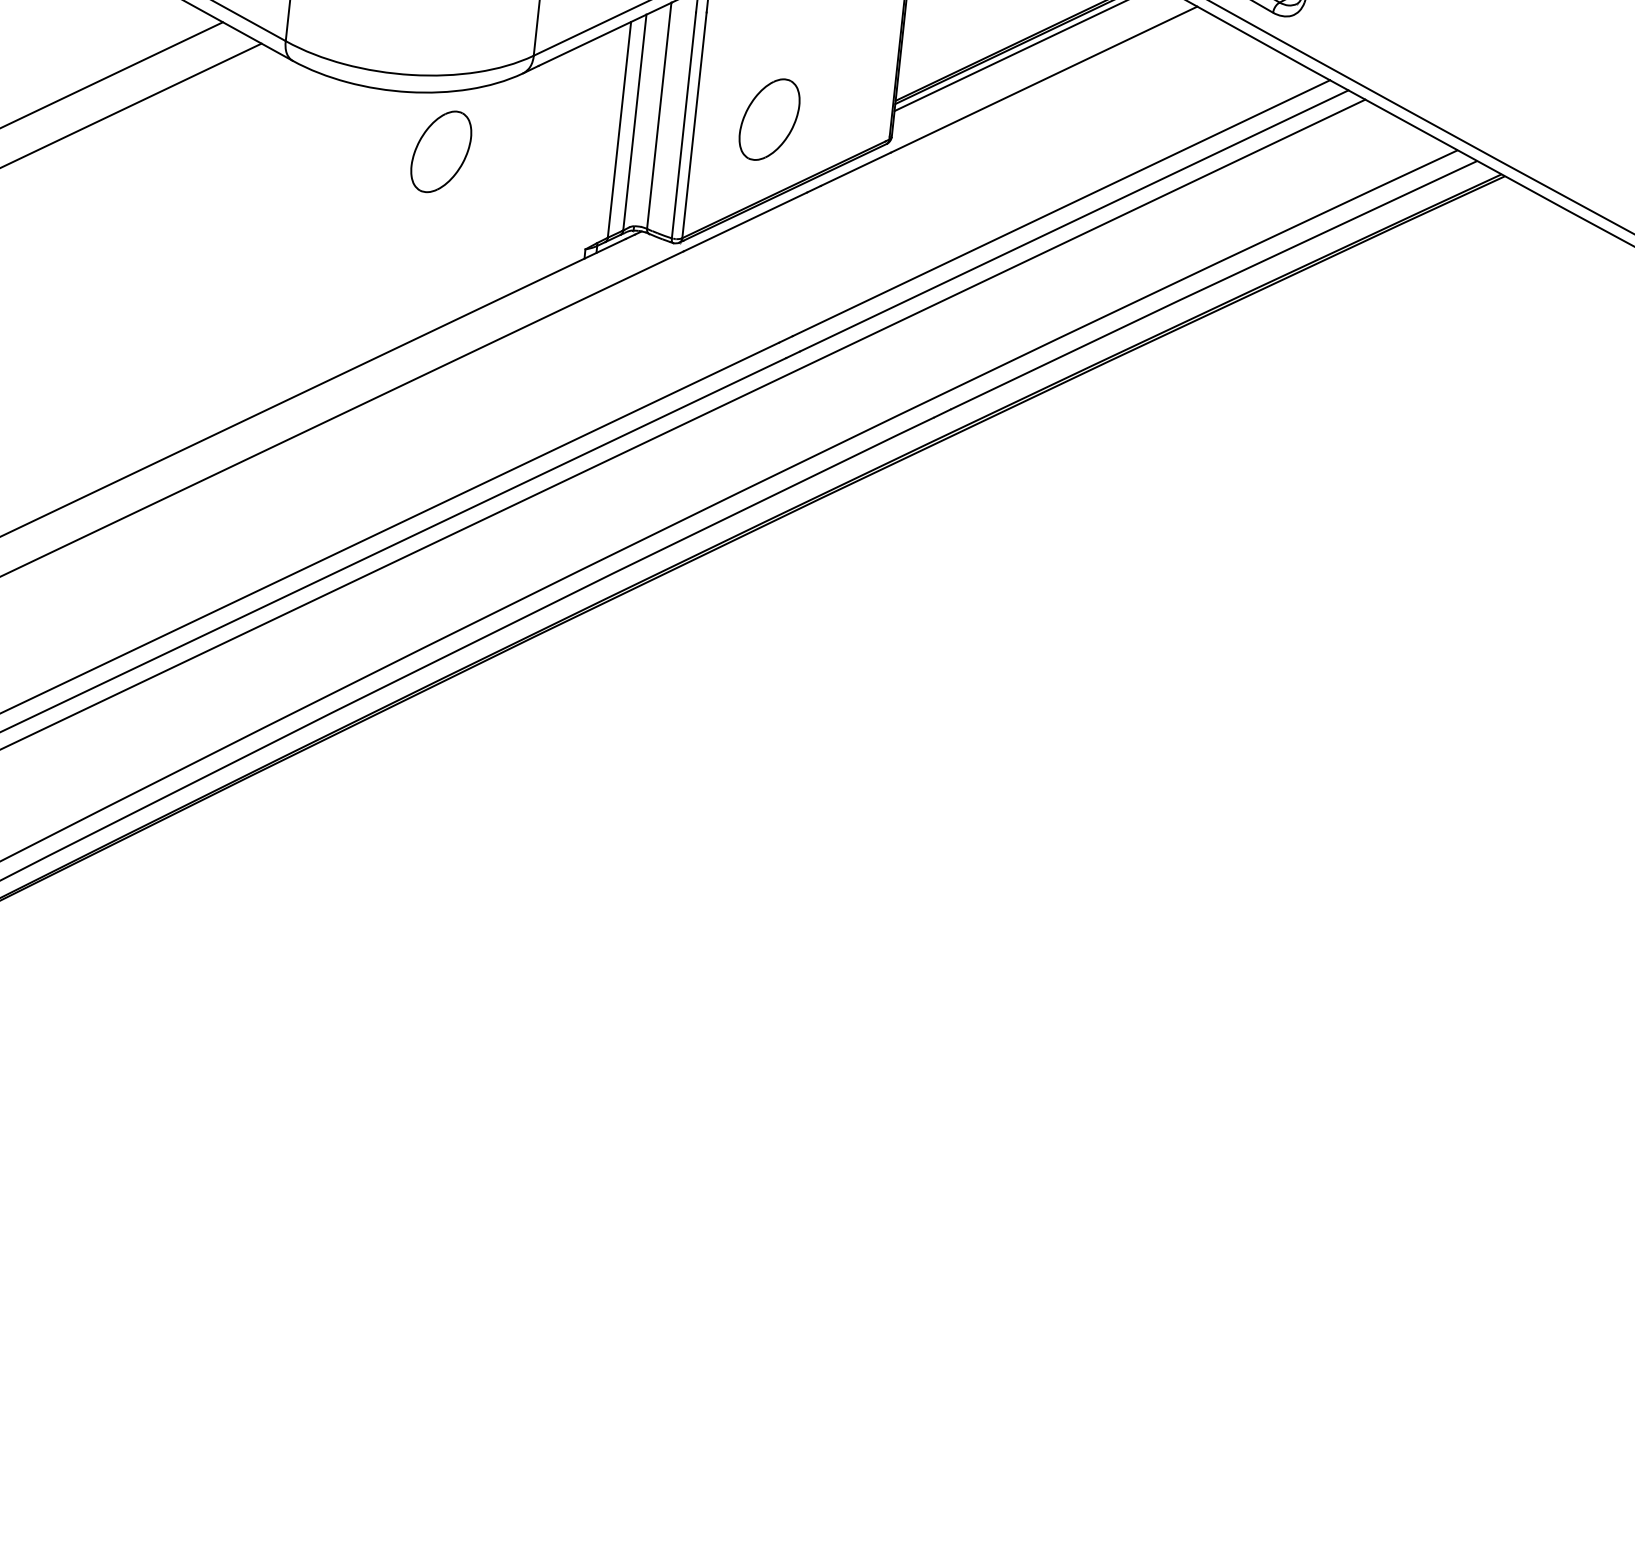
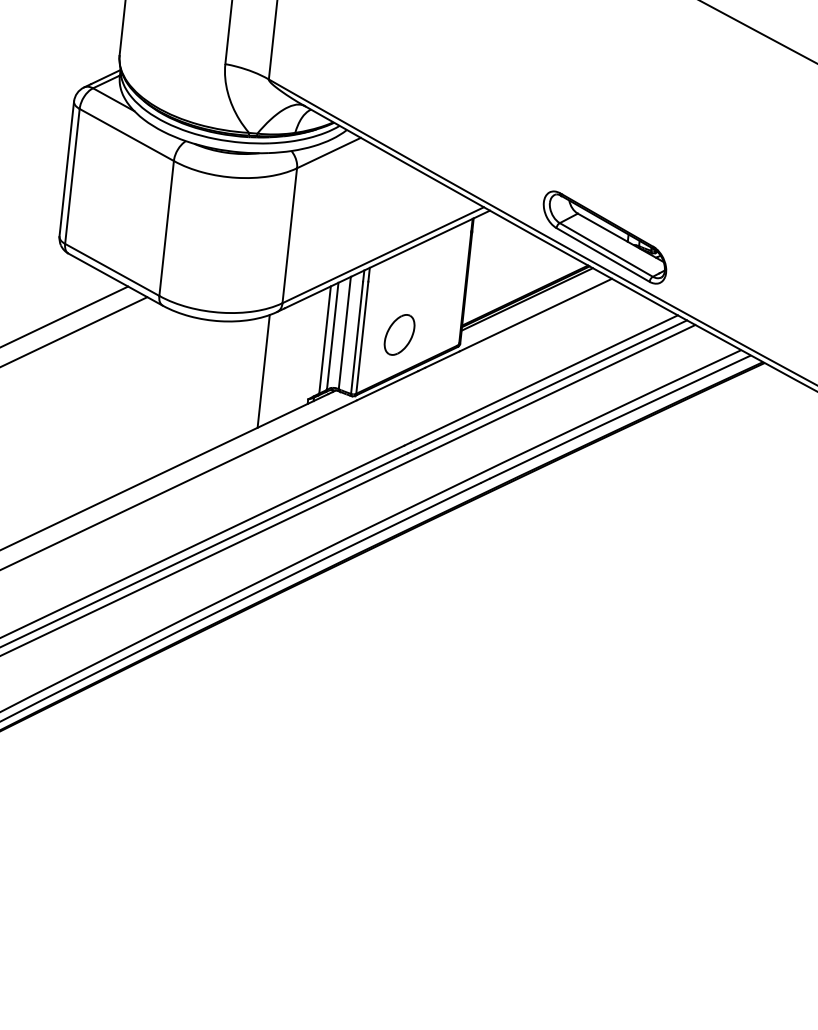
part: (441, 150) -> (236, 350), removed
line: (495, 193) -> (263, 371), added

